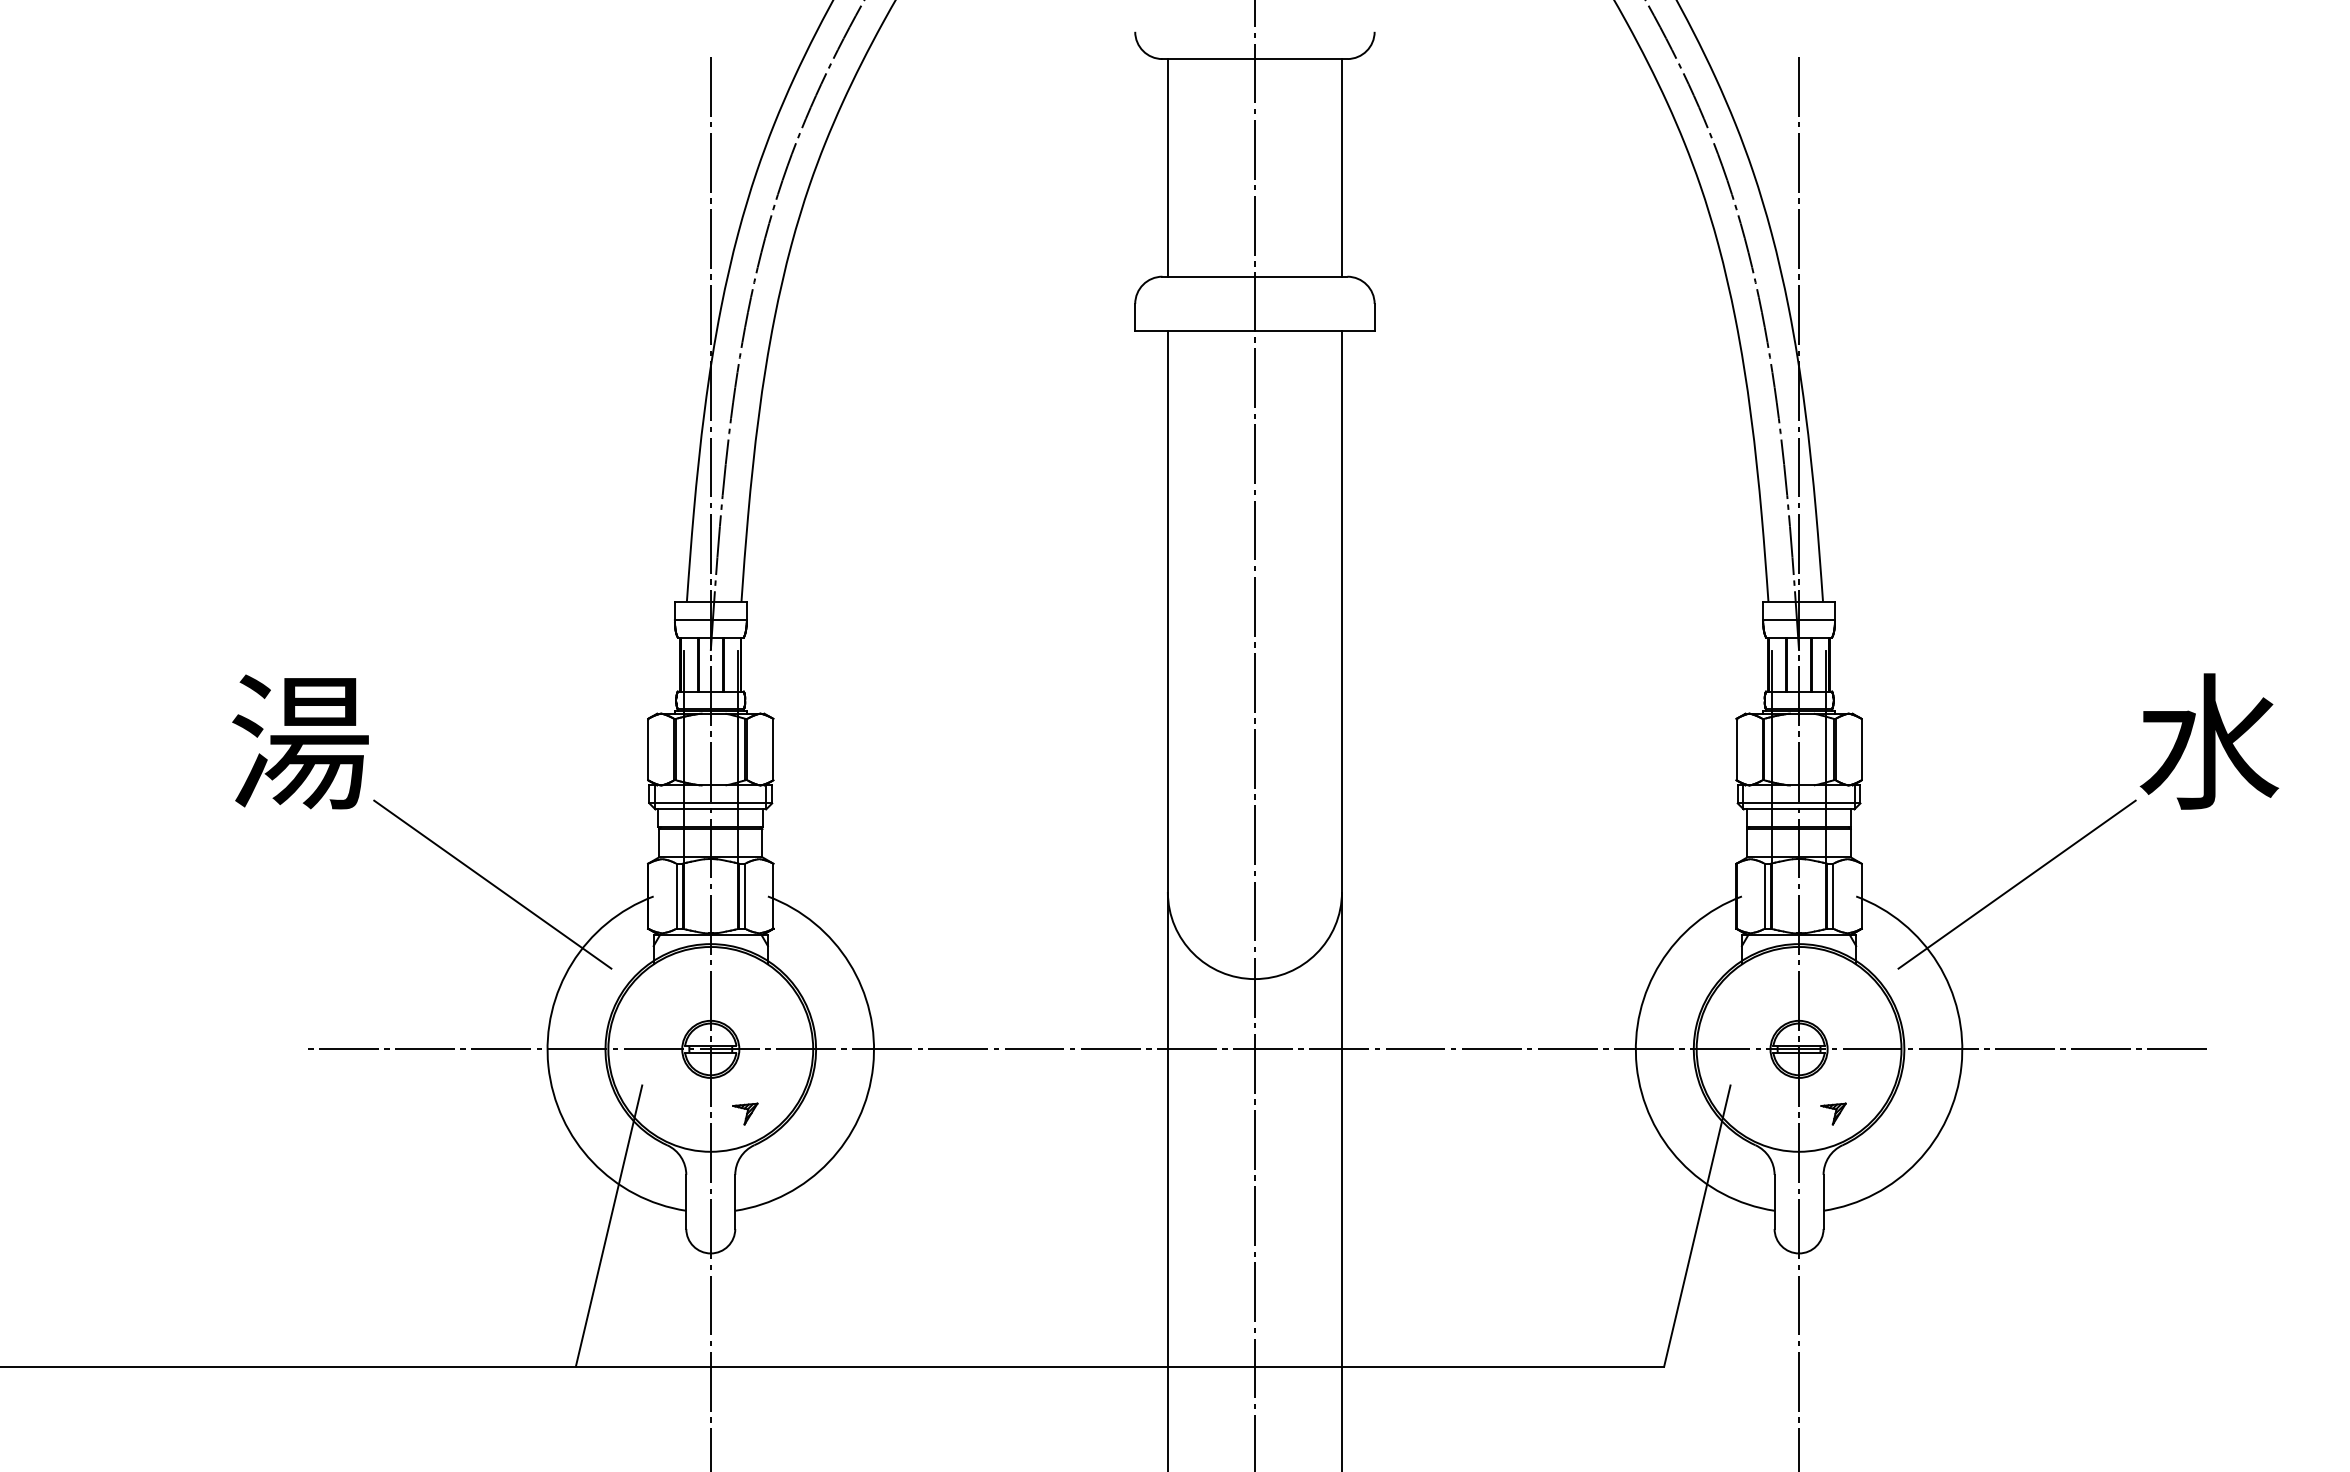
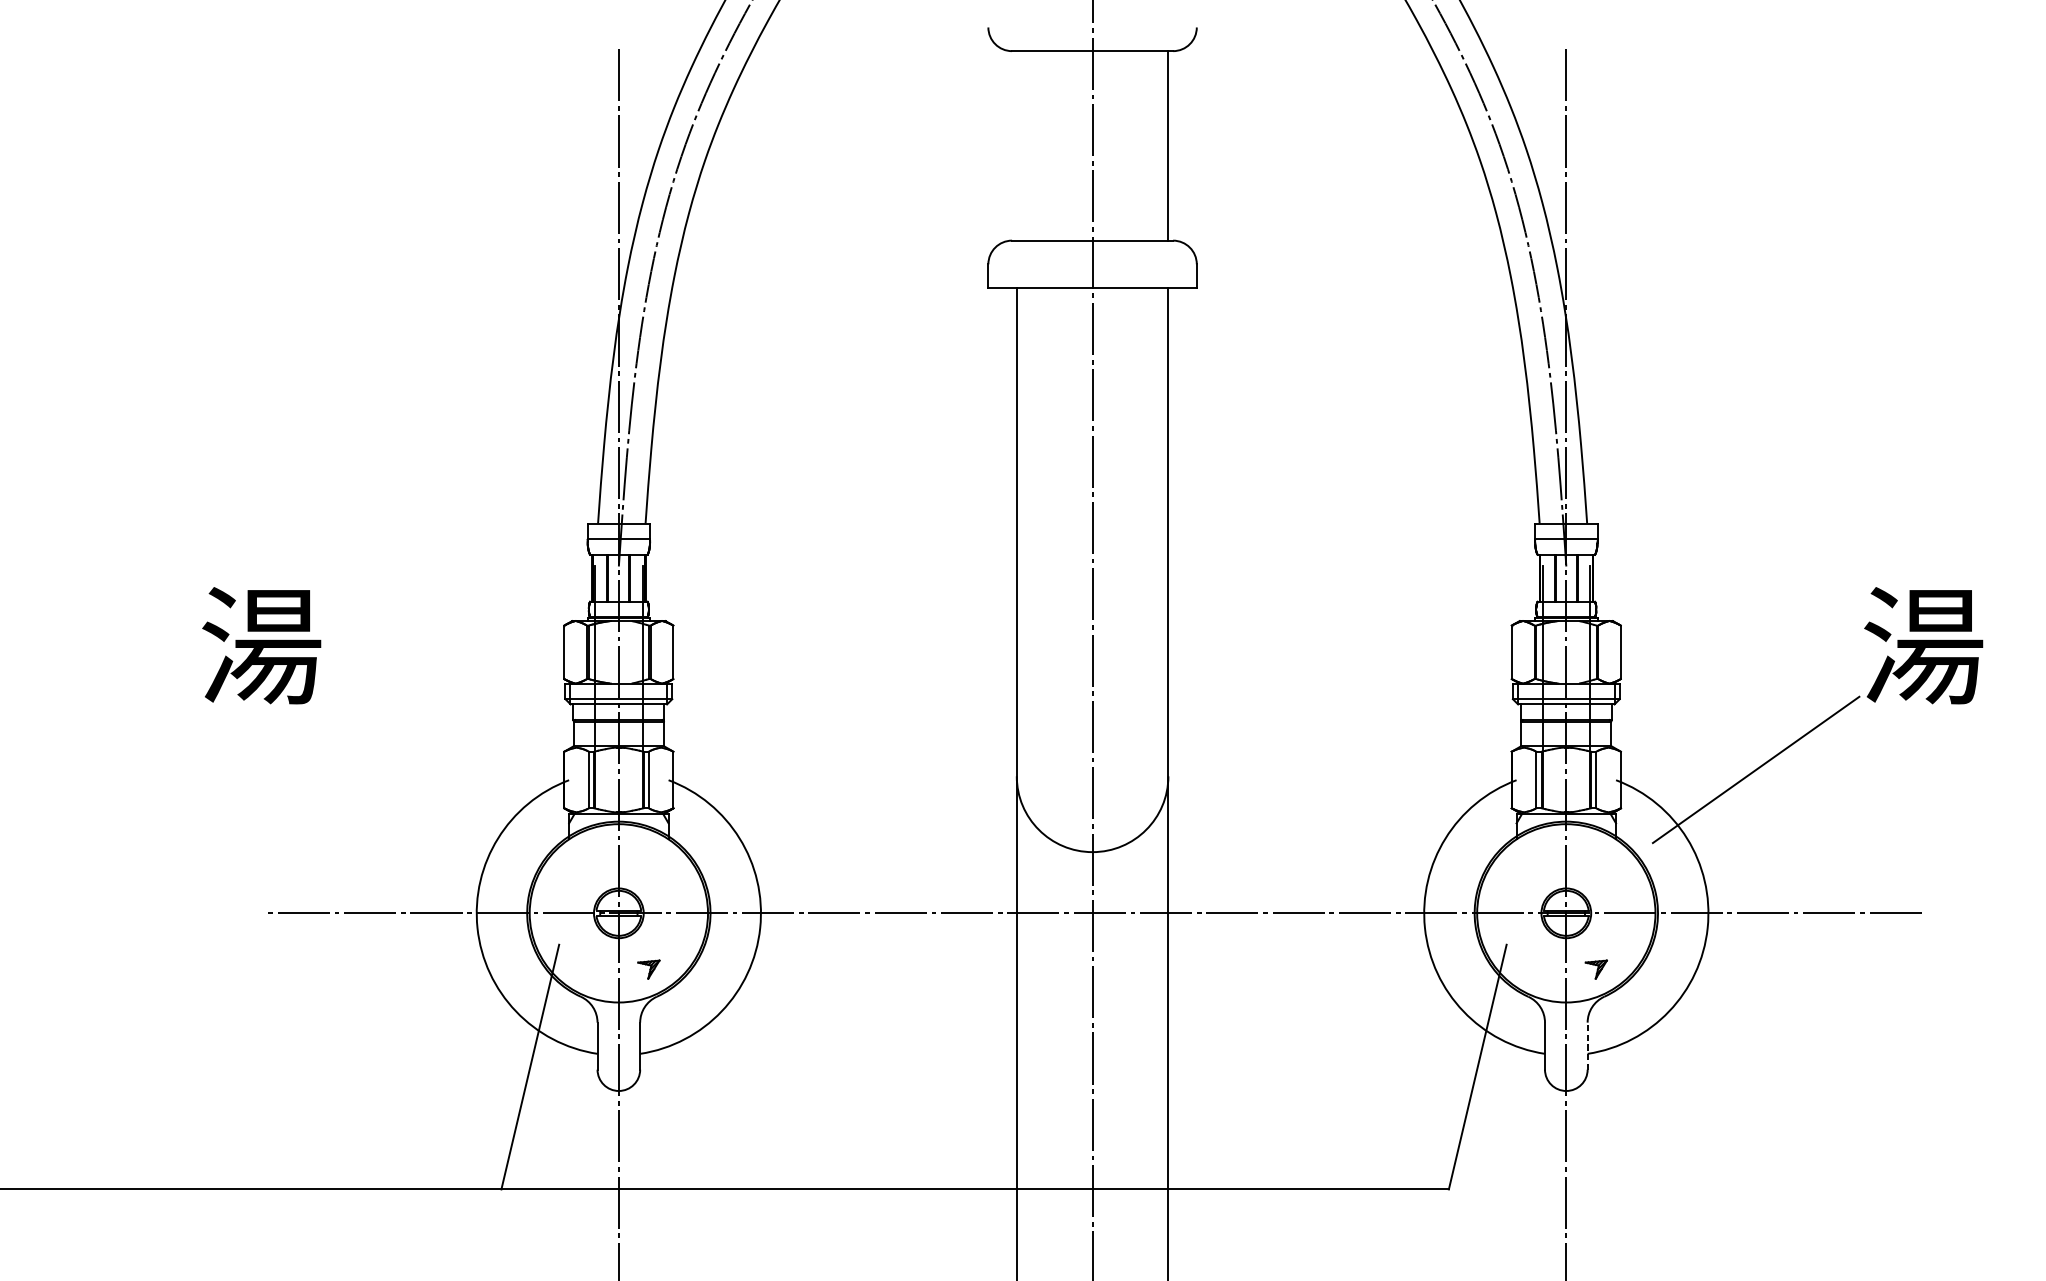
line: (1167, 167) -> (1016, 145), removed
text: (2209, 741) -> (1923, 645), 水 -> 湯
line: (492, 884) -> (428, 769), removed
line: (1823, 1201) -> (1587, 1045), solid -> dashed

